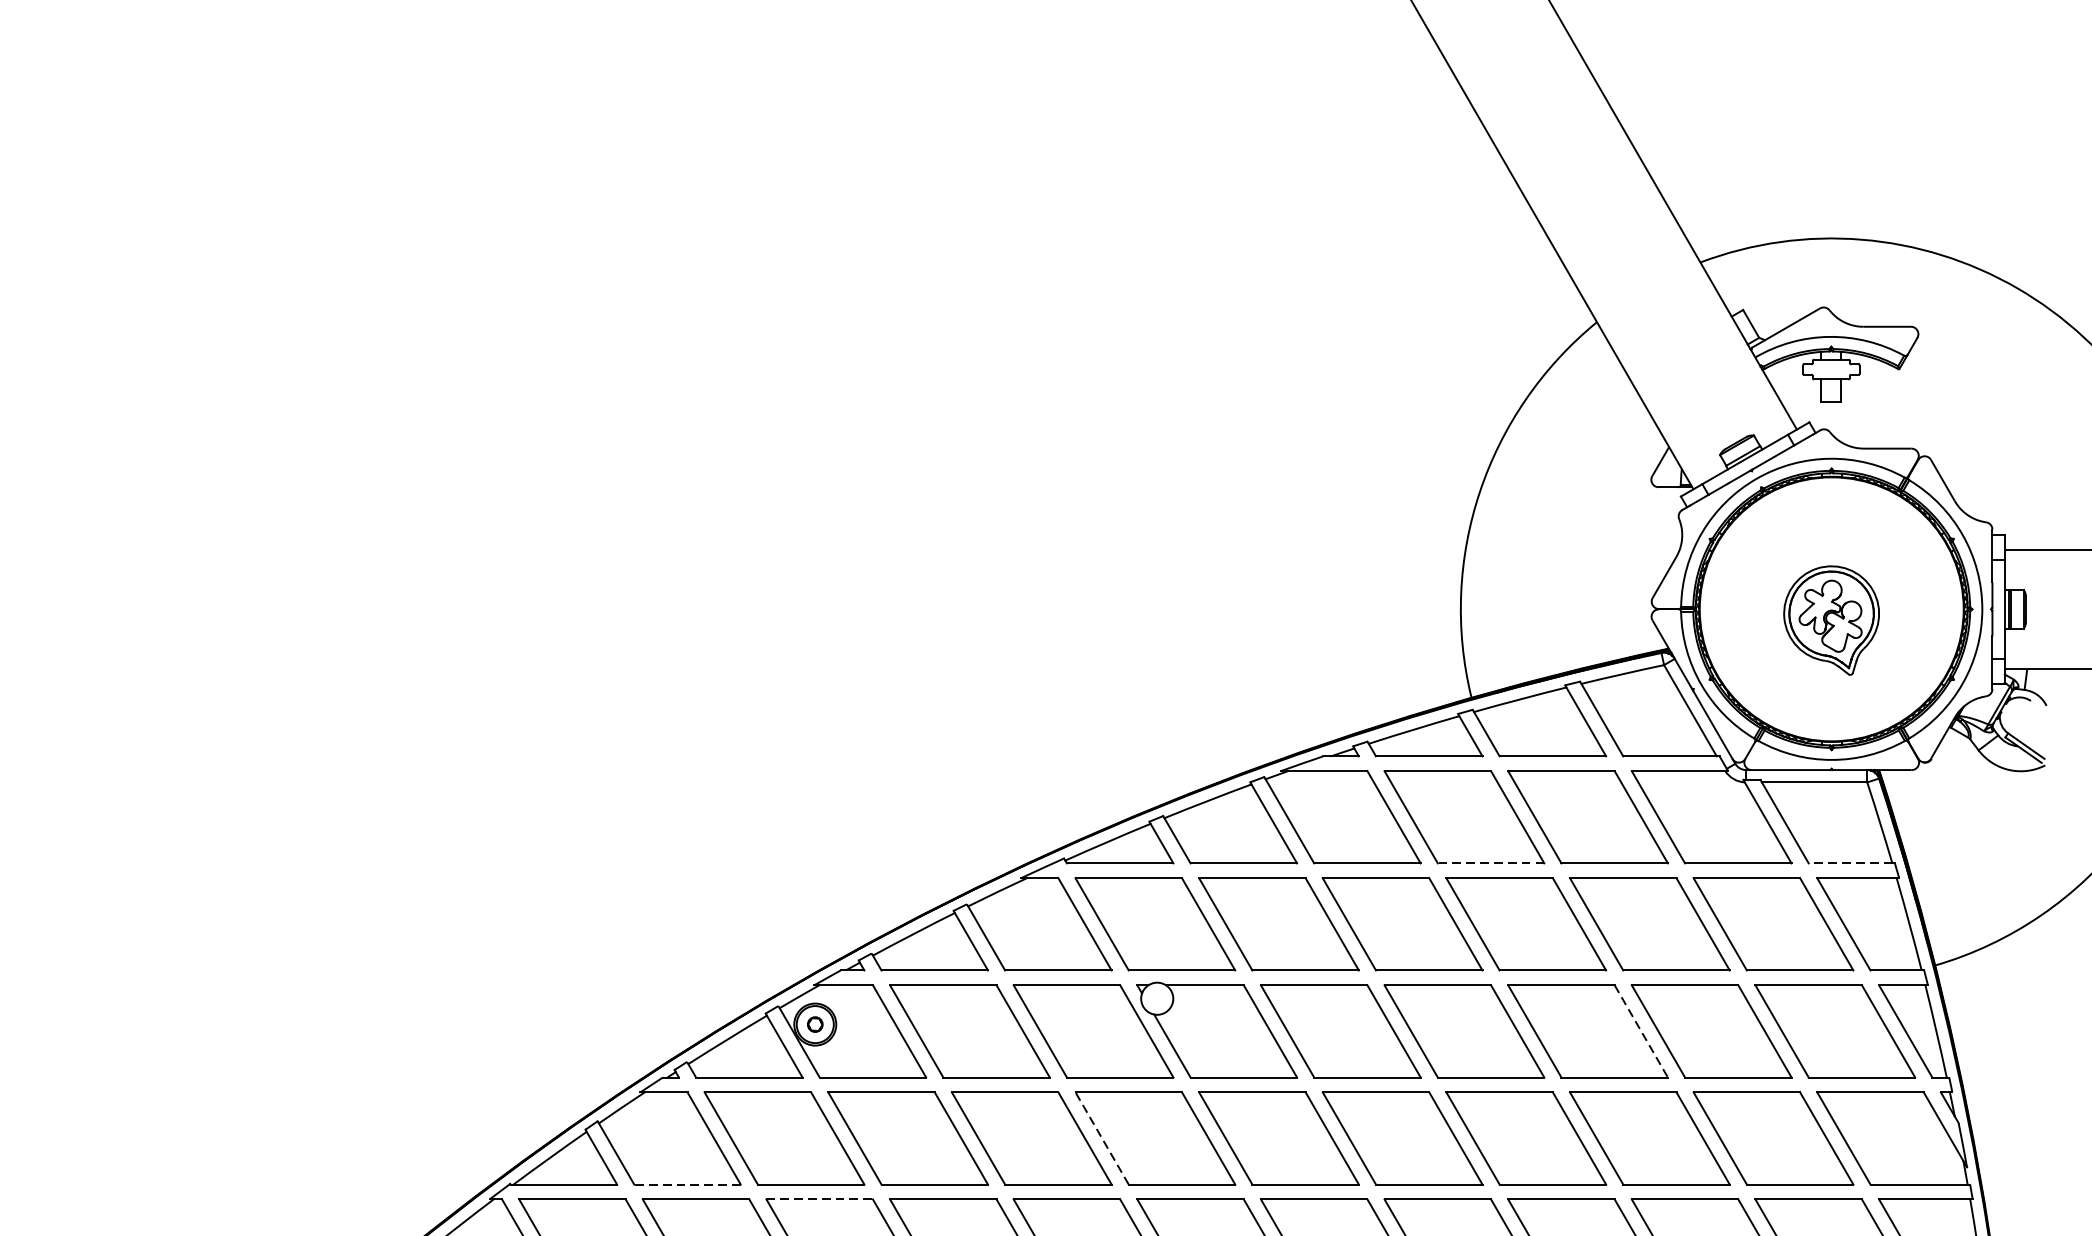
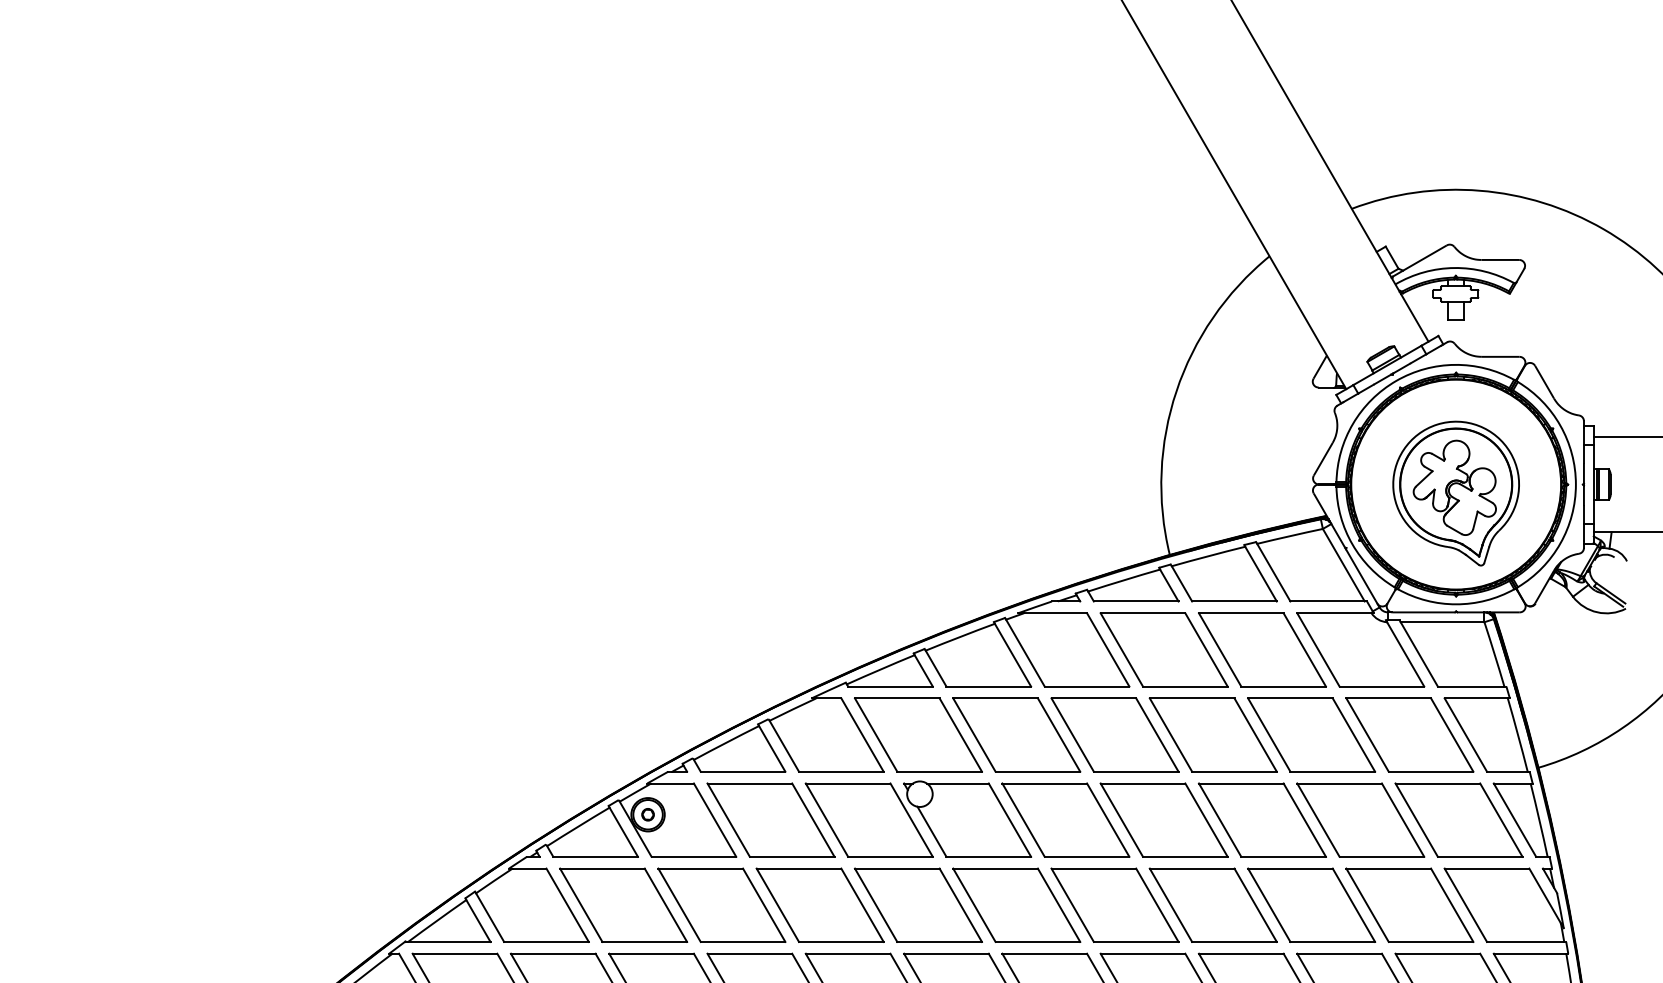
part: (1830, 620) -> (1455, 493), size x1.67
line: (1490, 863) -> (1184, 686), dashed -> solid
line: (1849, 863) -> (1470, 686), dashed -> solid
line: (1642, 1031) -> (1305, 820), dashed -> solid
line: (1101, 1137) -> (875, 904), dashed -> solid
line: (686, 1184) -> (545, 941), dashed -> solid
line: (820, 1199) -> (652, 953), dashed -> solid

